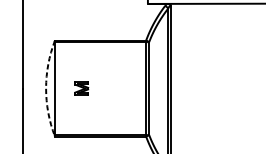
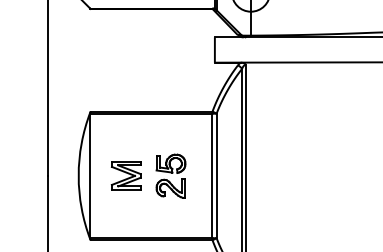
arc: (45, 88) -> (78, 175), dashed -> solid
part: (81, 88) -> (125, 175), size x1.67
part: (114, 88) -> (170, 175), added

